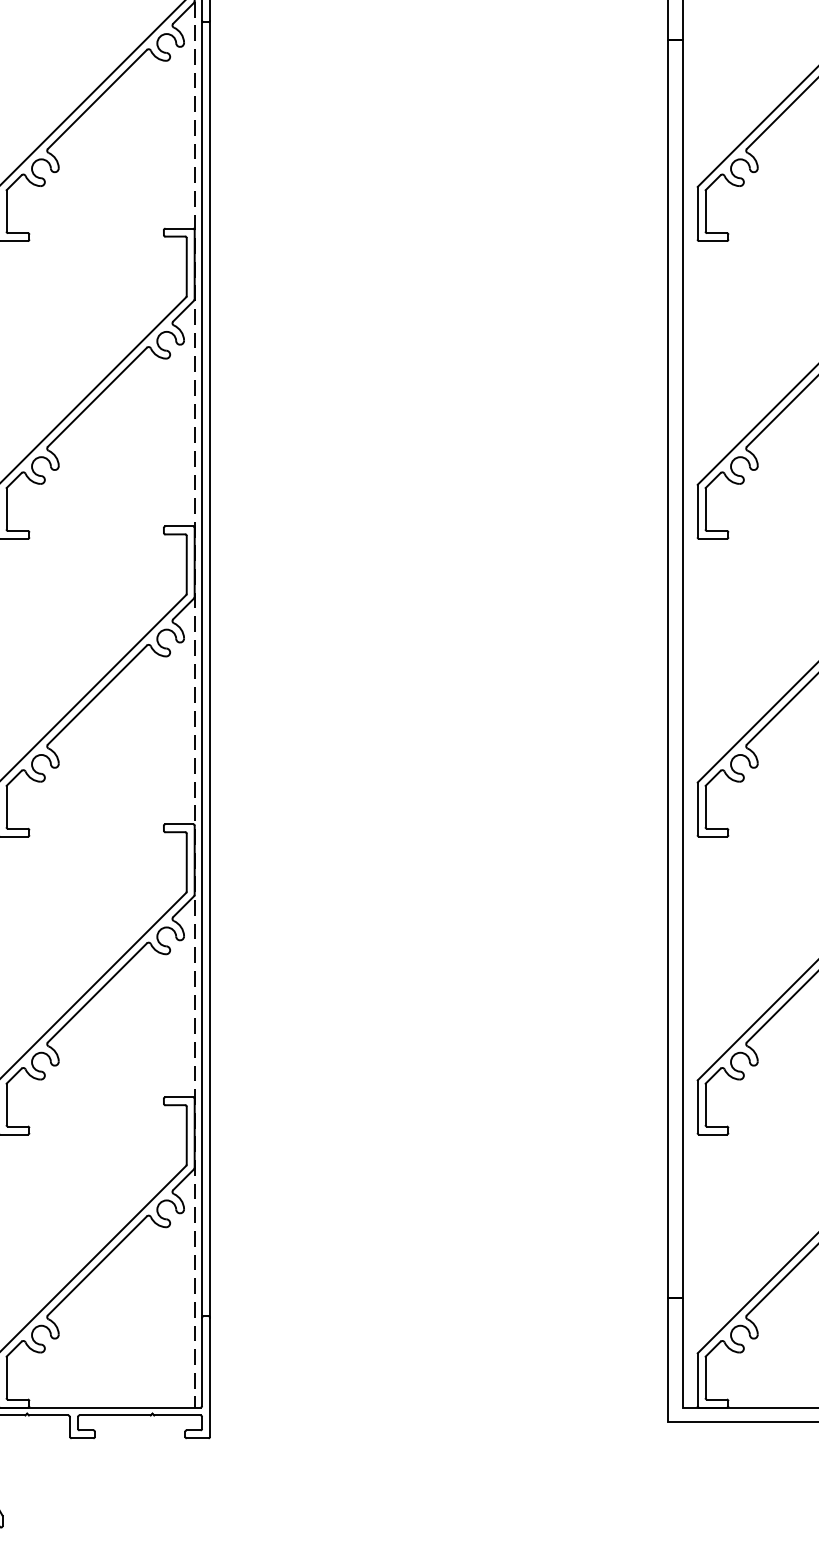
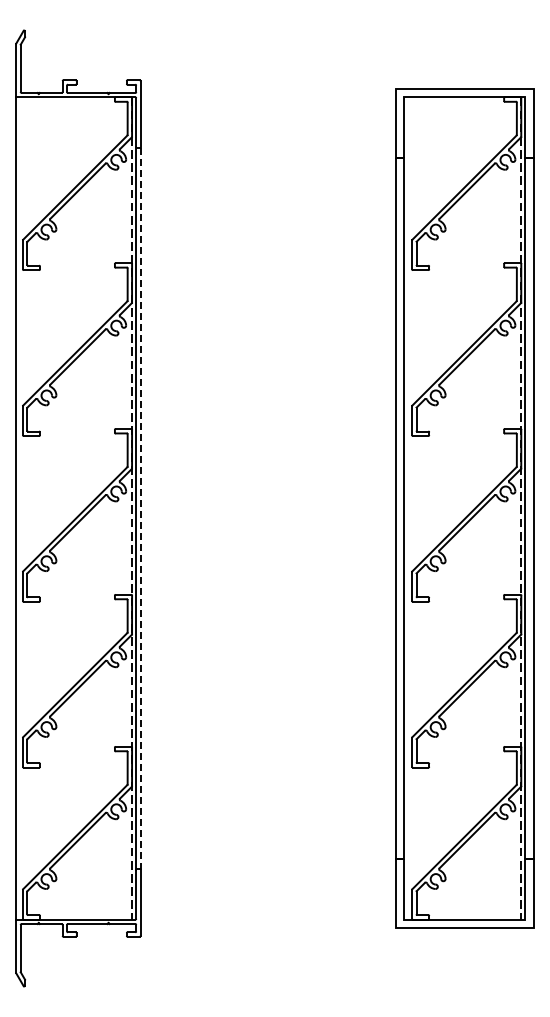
line: (209, 669) -> (140, 508), solid -> dashed

